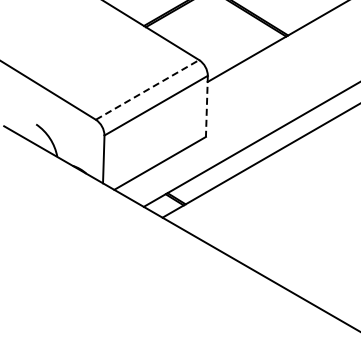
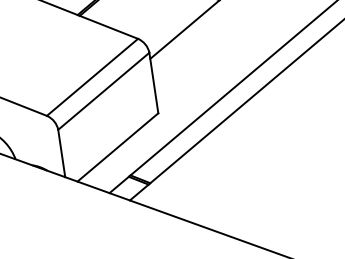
line: (147, 89) -> (92, 76), dashed -> solid
line: (206, 106) -> (153, 83), dashed -> solid

